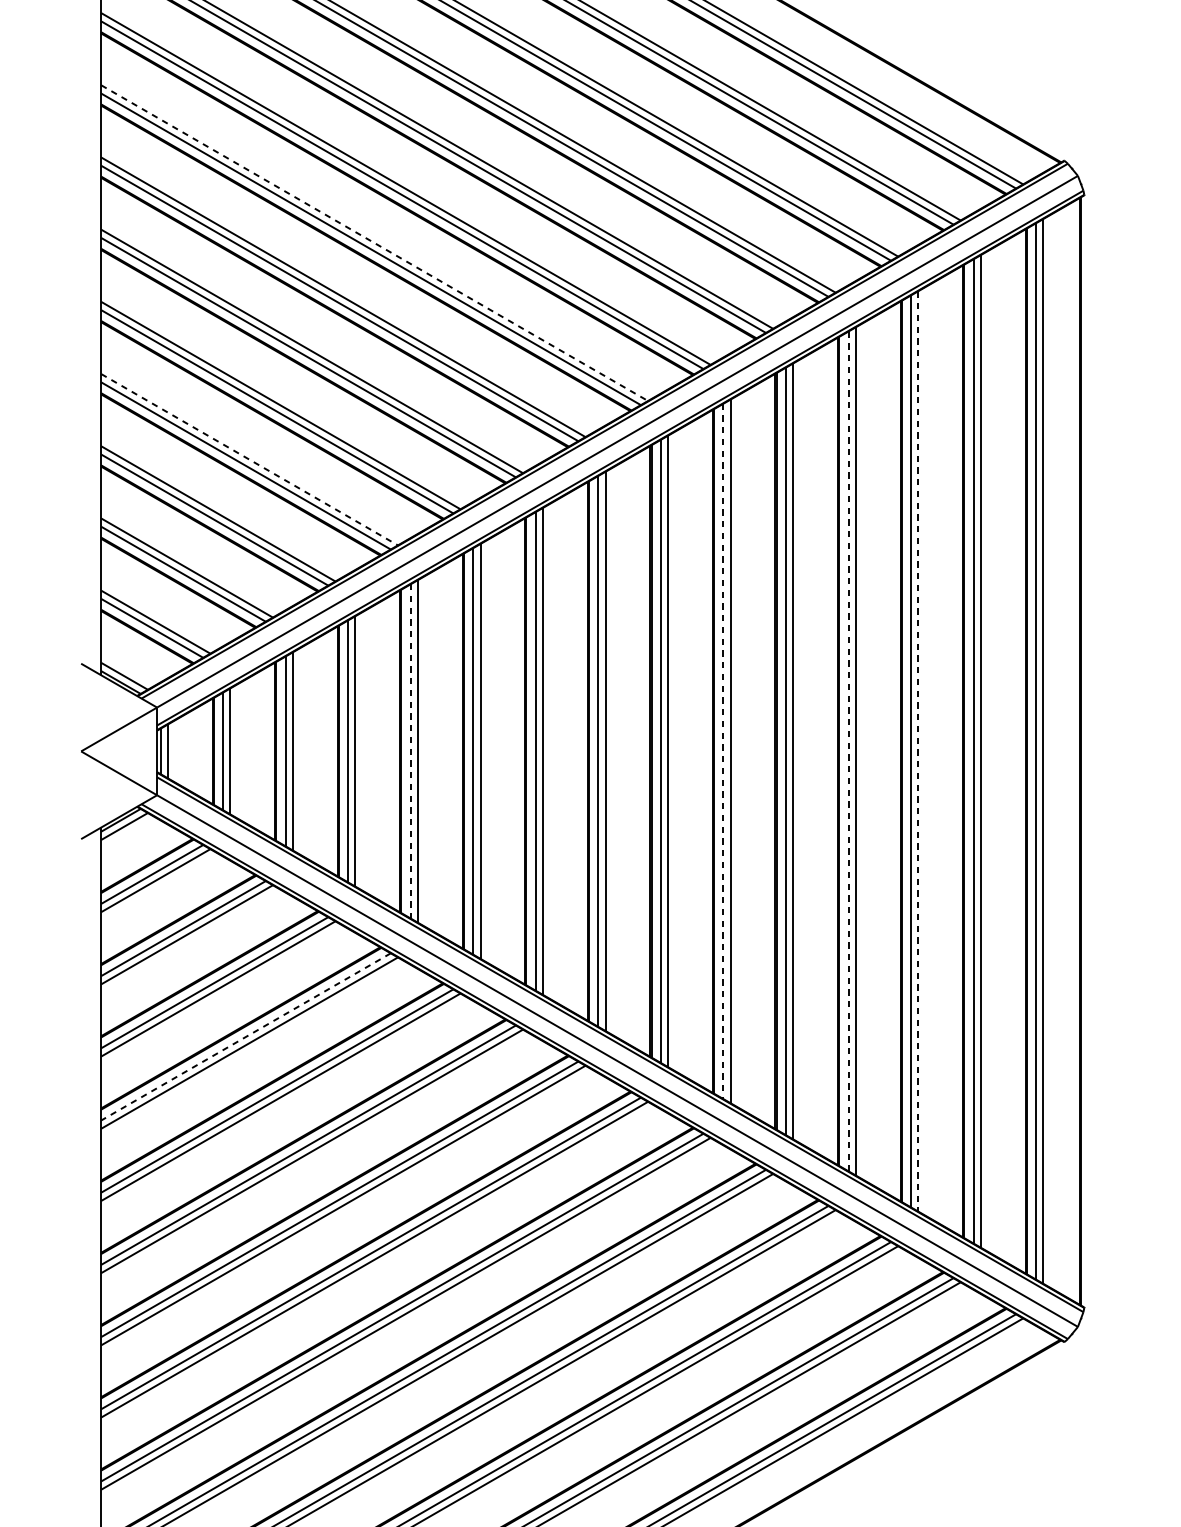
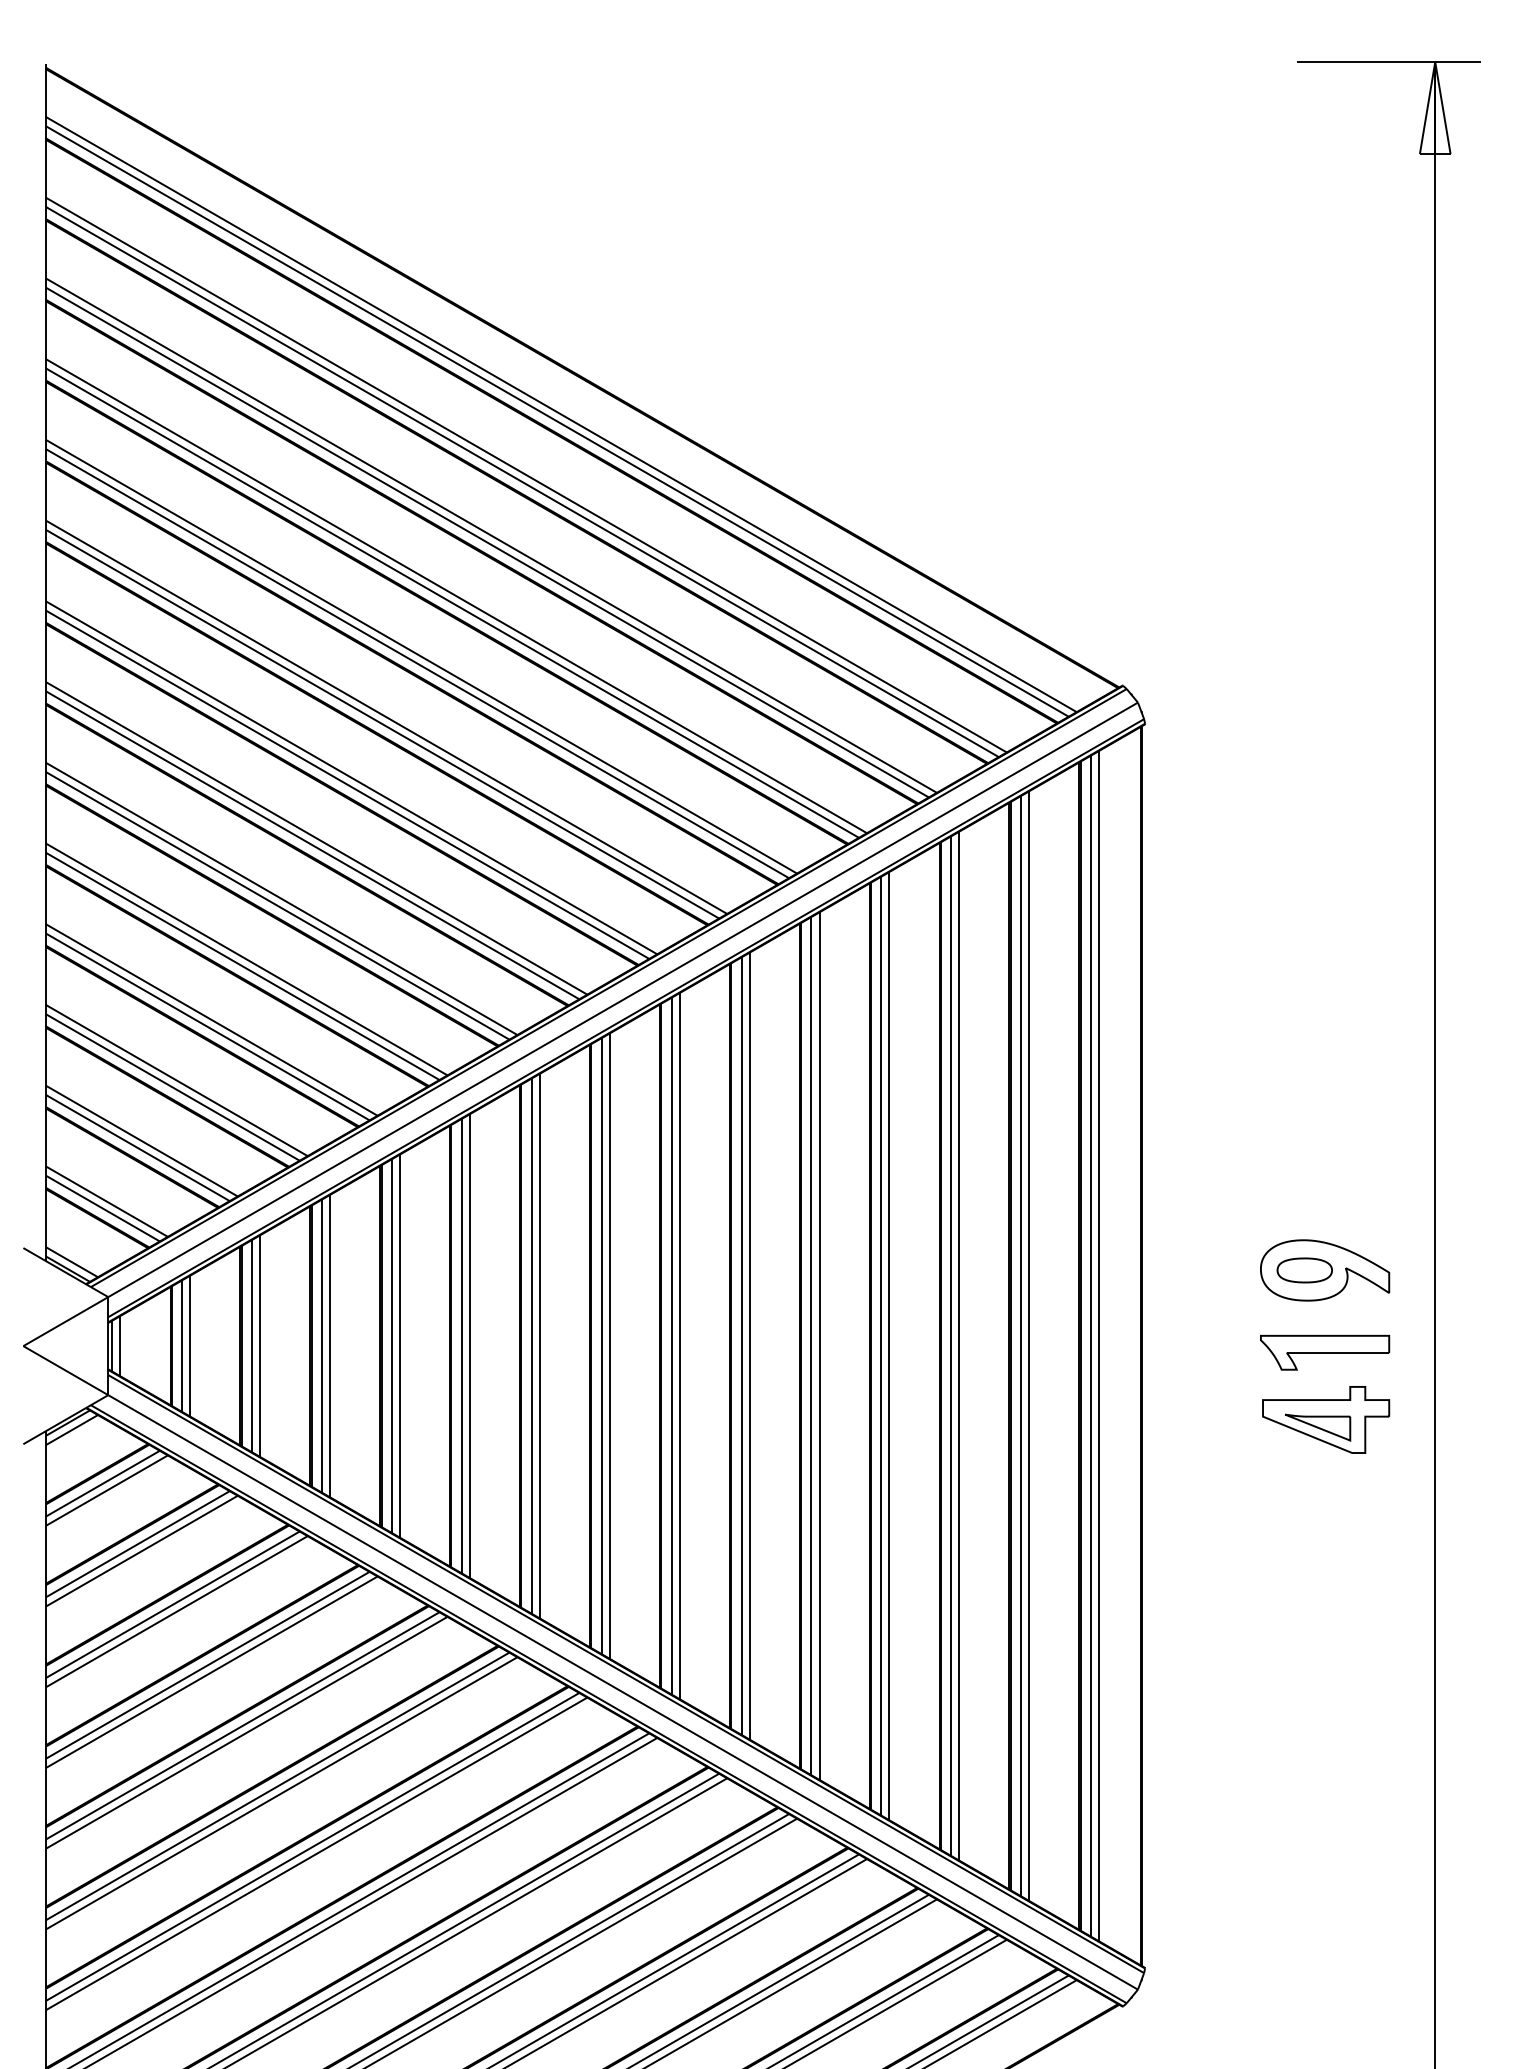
line: (374, 243) -> (351, 778), dashed -> solid
line: (249, 459) -> (211, 1019), dashed -> solid
line: (411, 751) -> (392, 1346), dashed -> solid
line: (723, 751) -> (741, 1346), dashed -> solid
line: (848, 751) -> (881, 1346), dashed -> solid
line: (918, 751) -> (959, 1346), dashed -> solid
line: (245, 1037) -> (207, 1665), dashed -> solid

